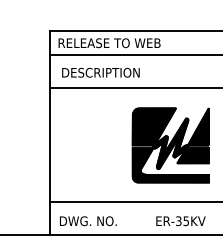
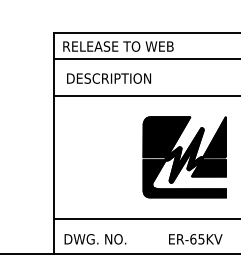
text: (178, 221) -> (193, 239), ER-35KV -> ER-65KV

